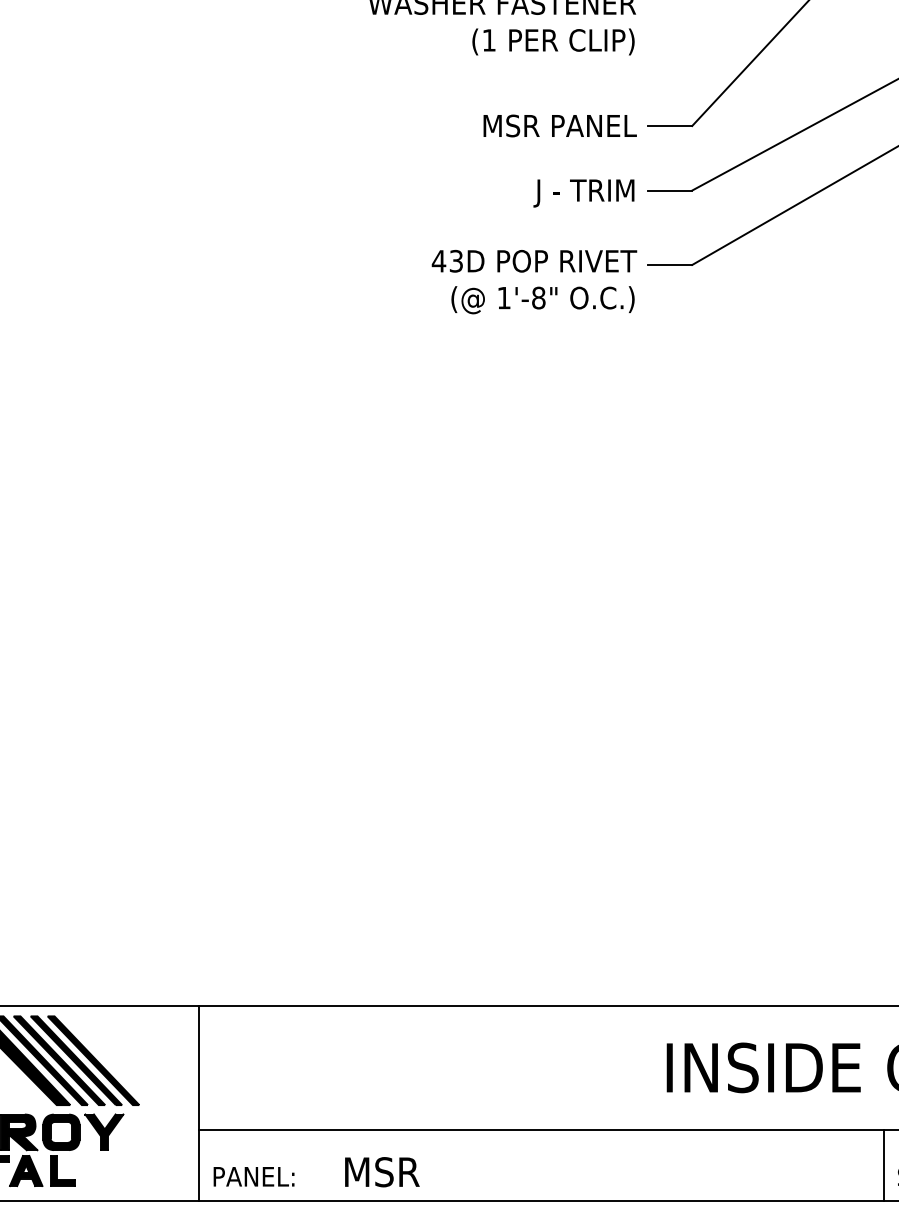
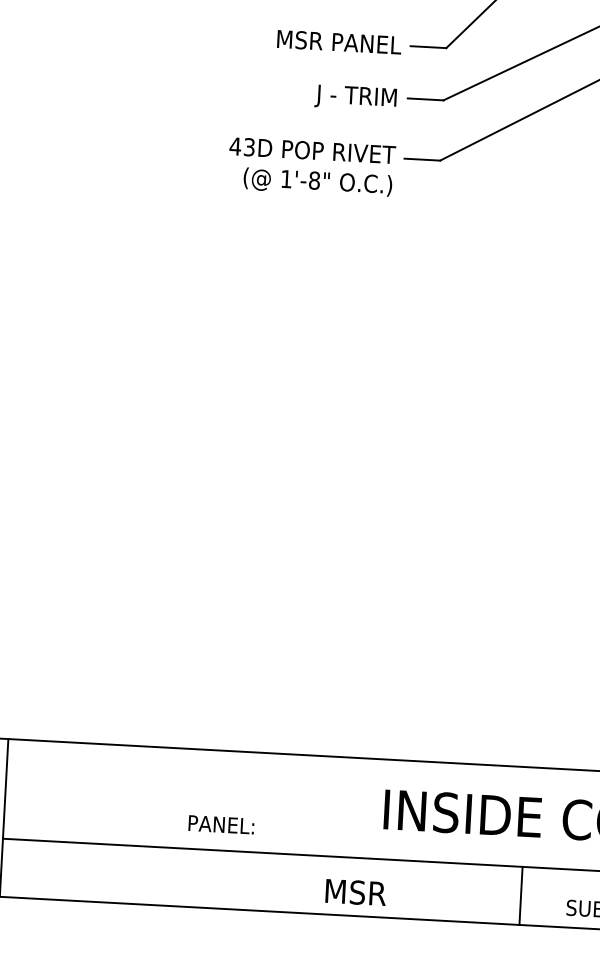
line: (883, 1165) -> (520, 896), moved
text: (382, 1172) -> (356, 892), moved
text: (253, 1176) -> (221, 824), moved

